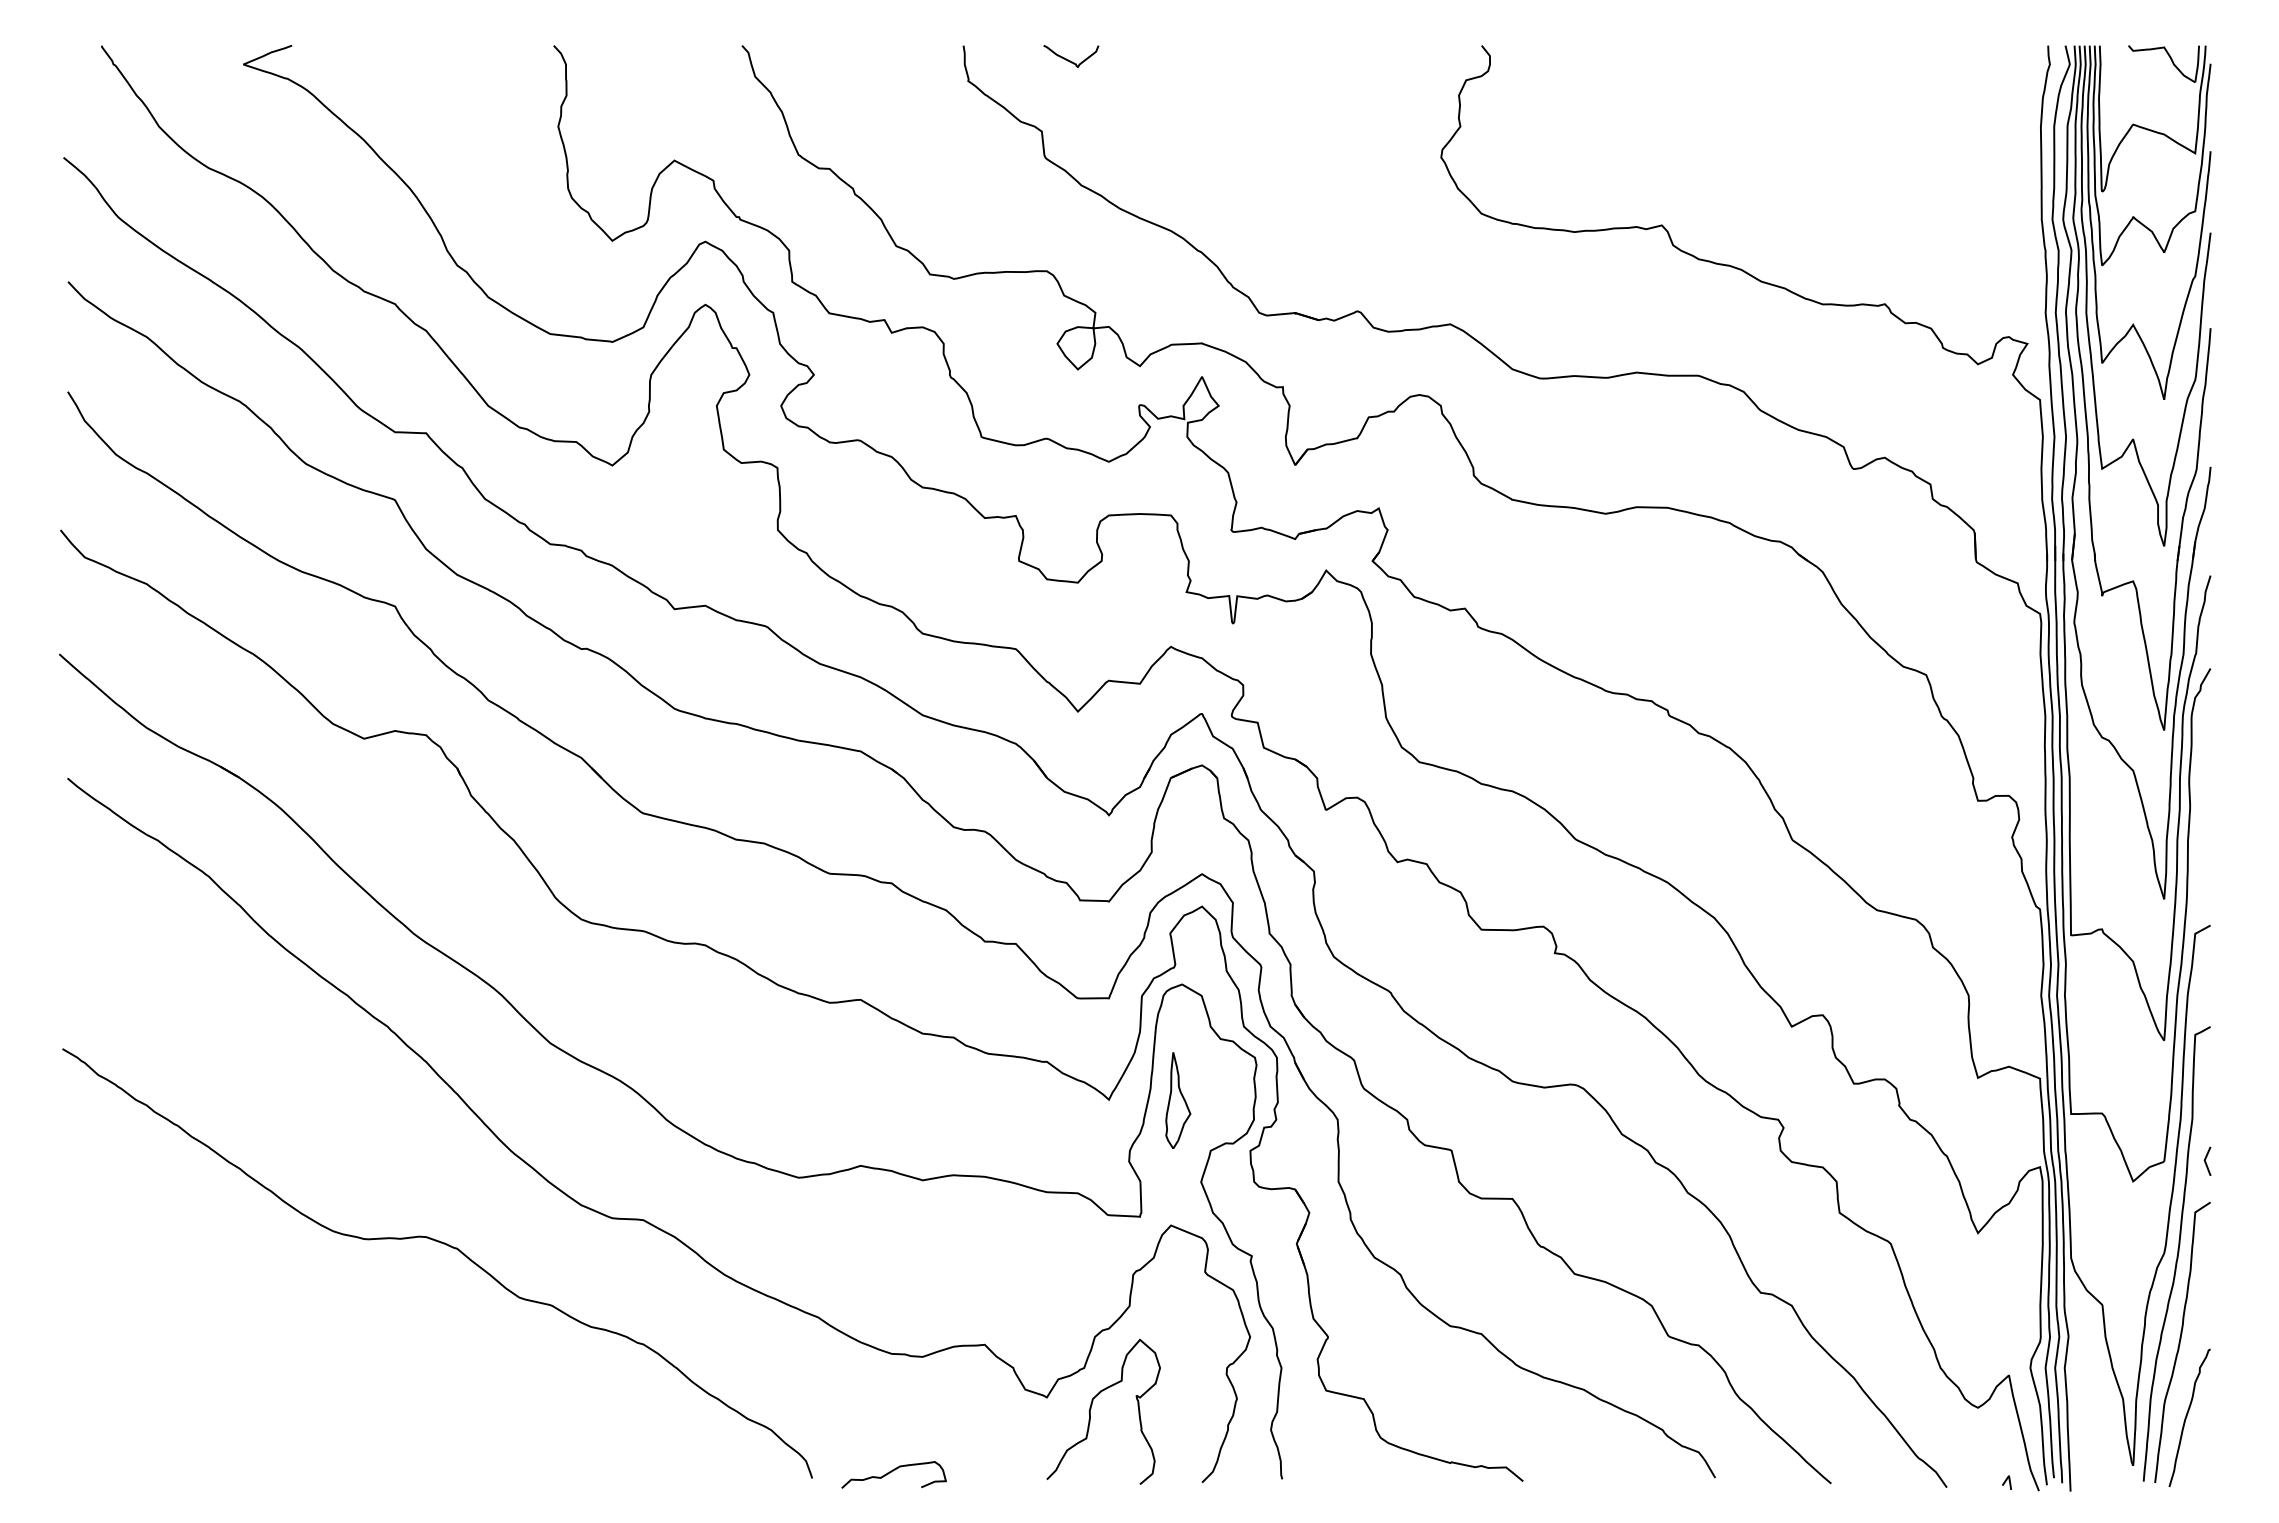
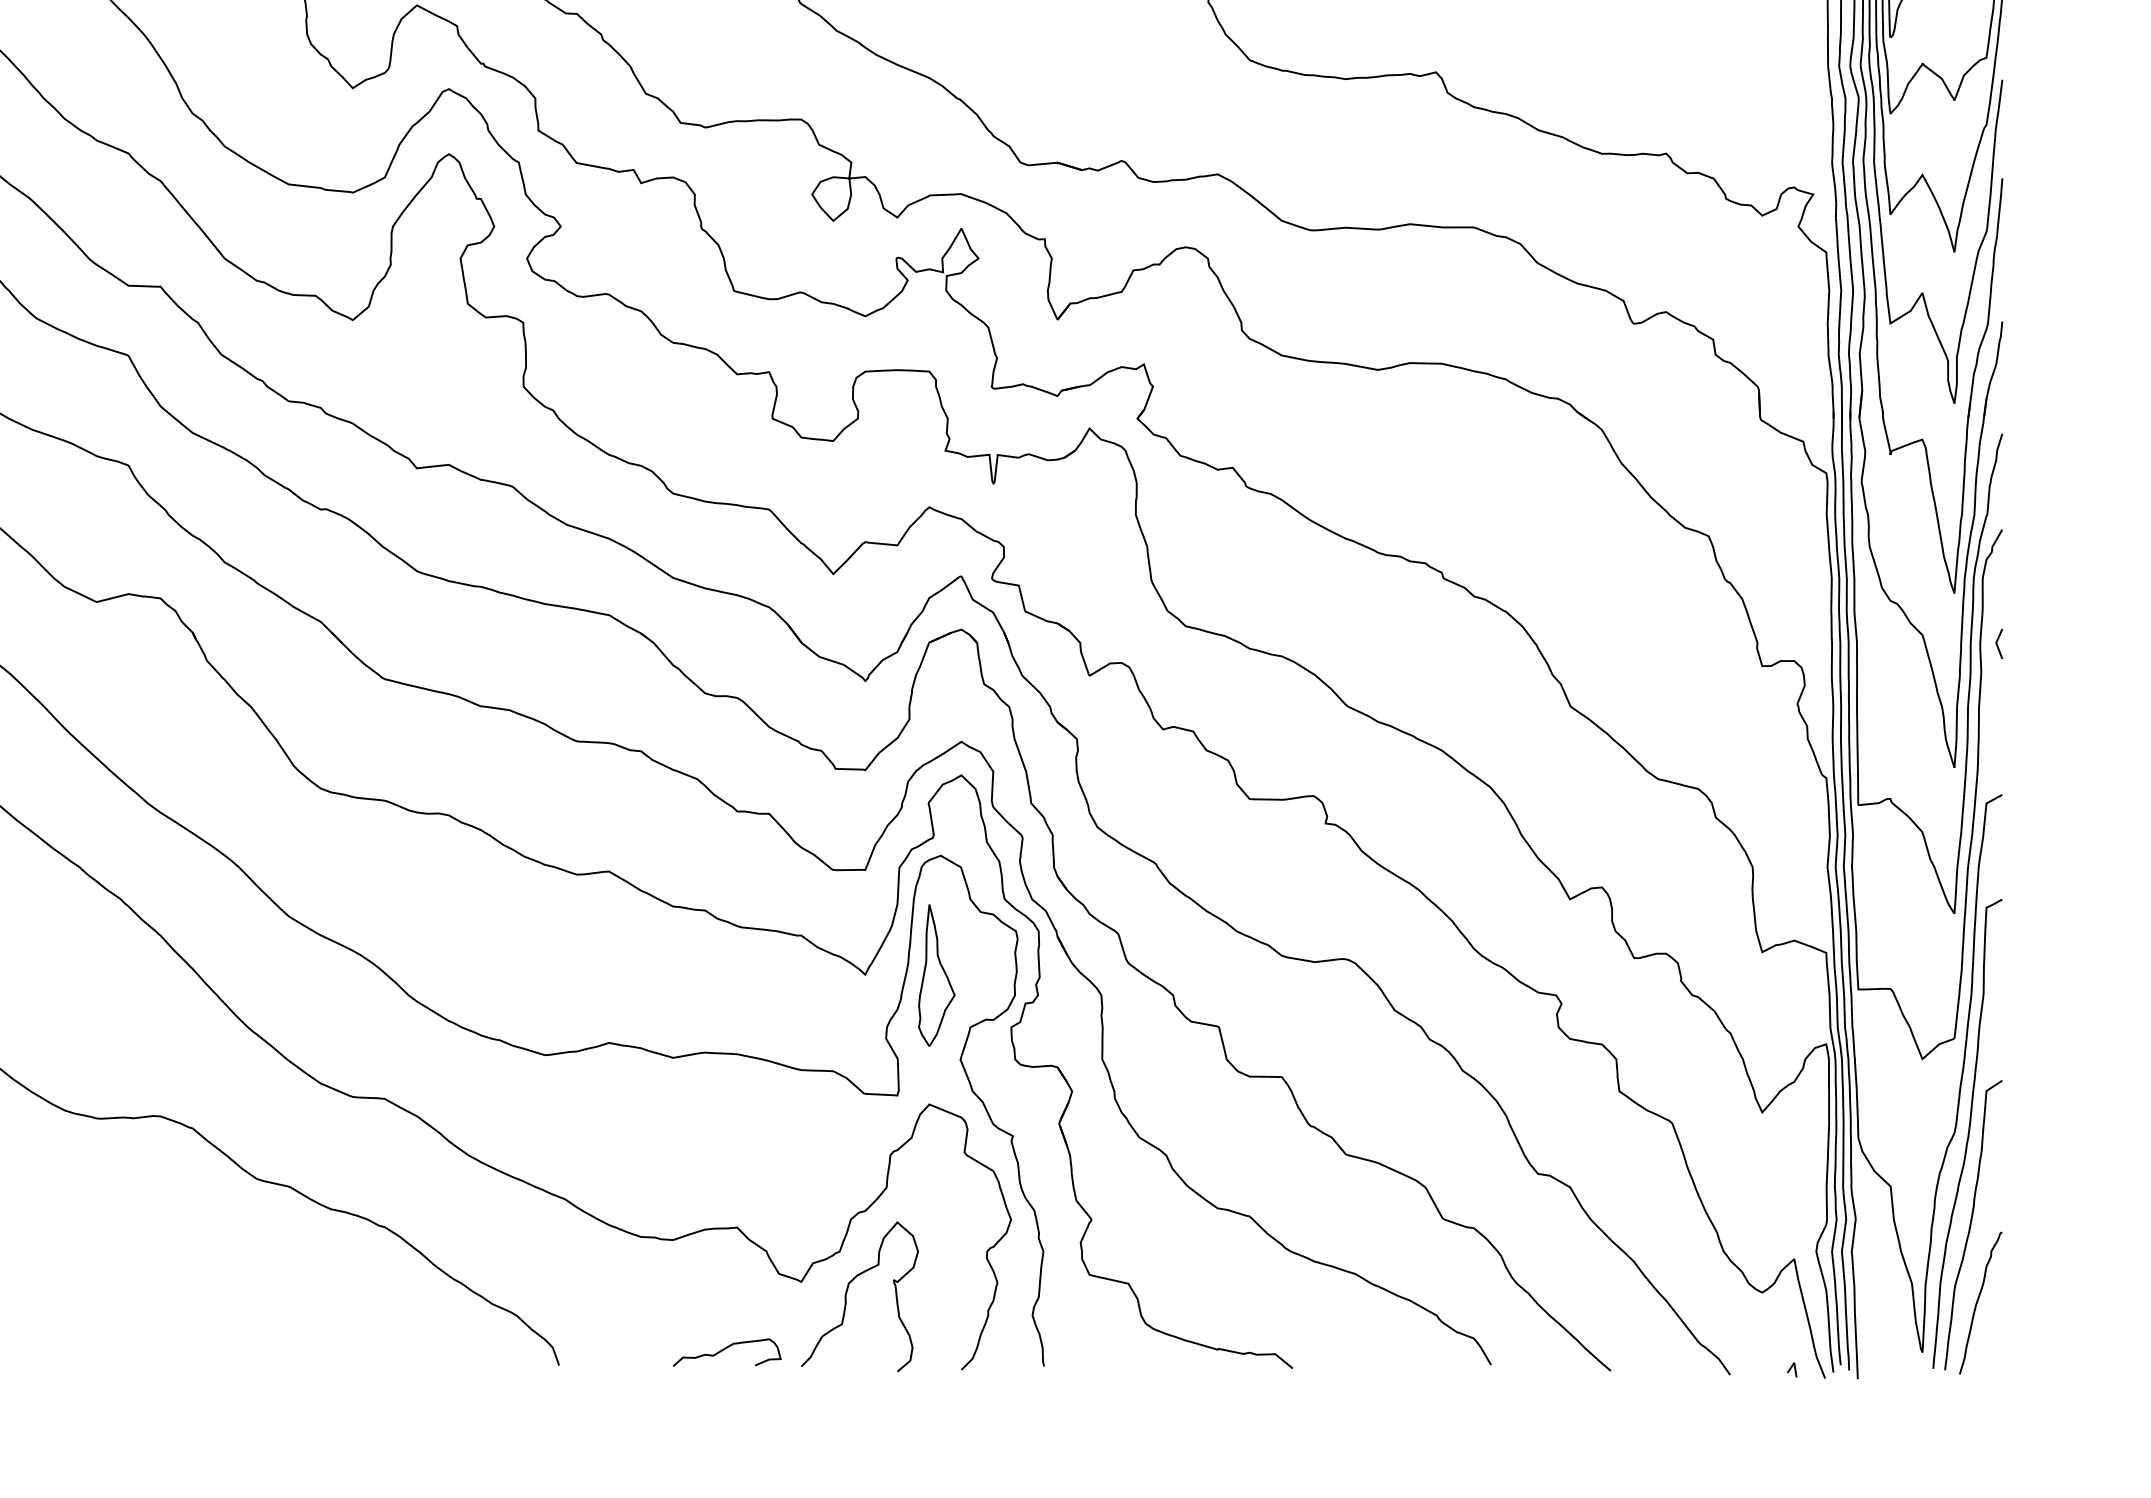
part: (1178, 1100) -> (937, 975), size x1.43
line: (2206, 1159) -> (1998, 642), moved
curve: (891, 1472) -> (724, 1350), moved

